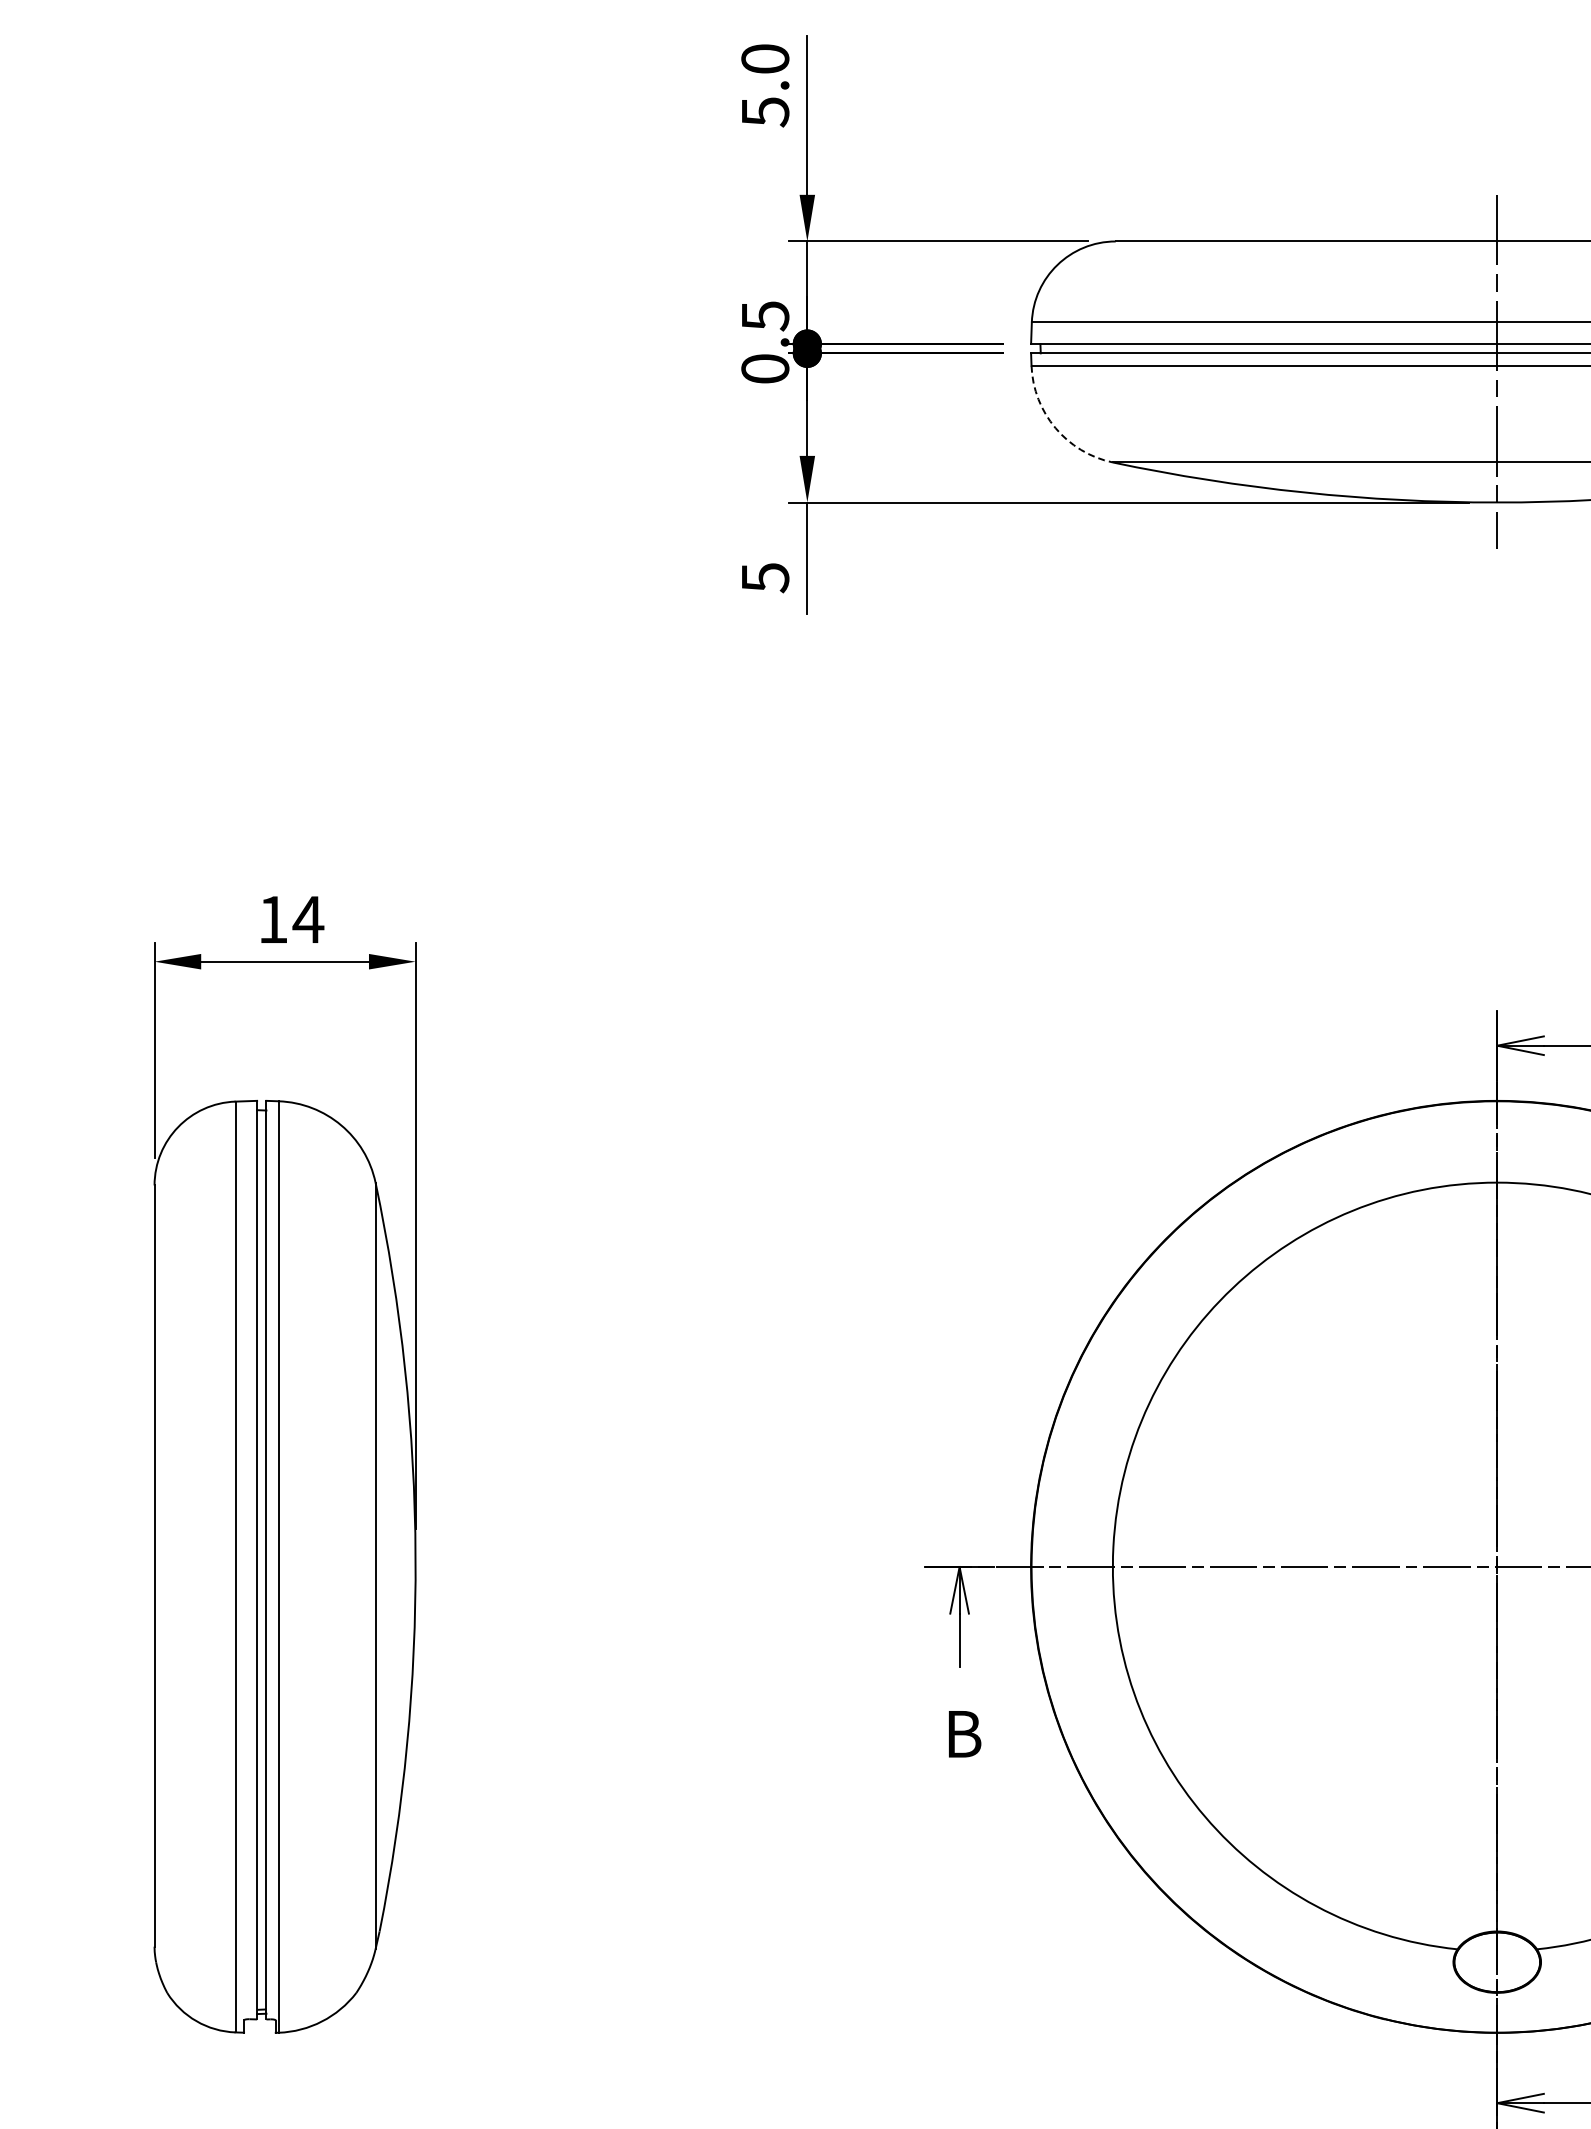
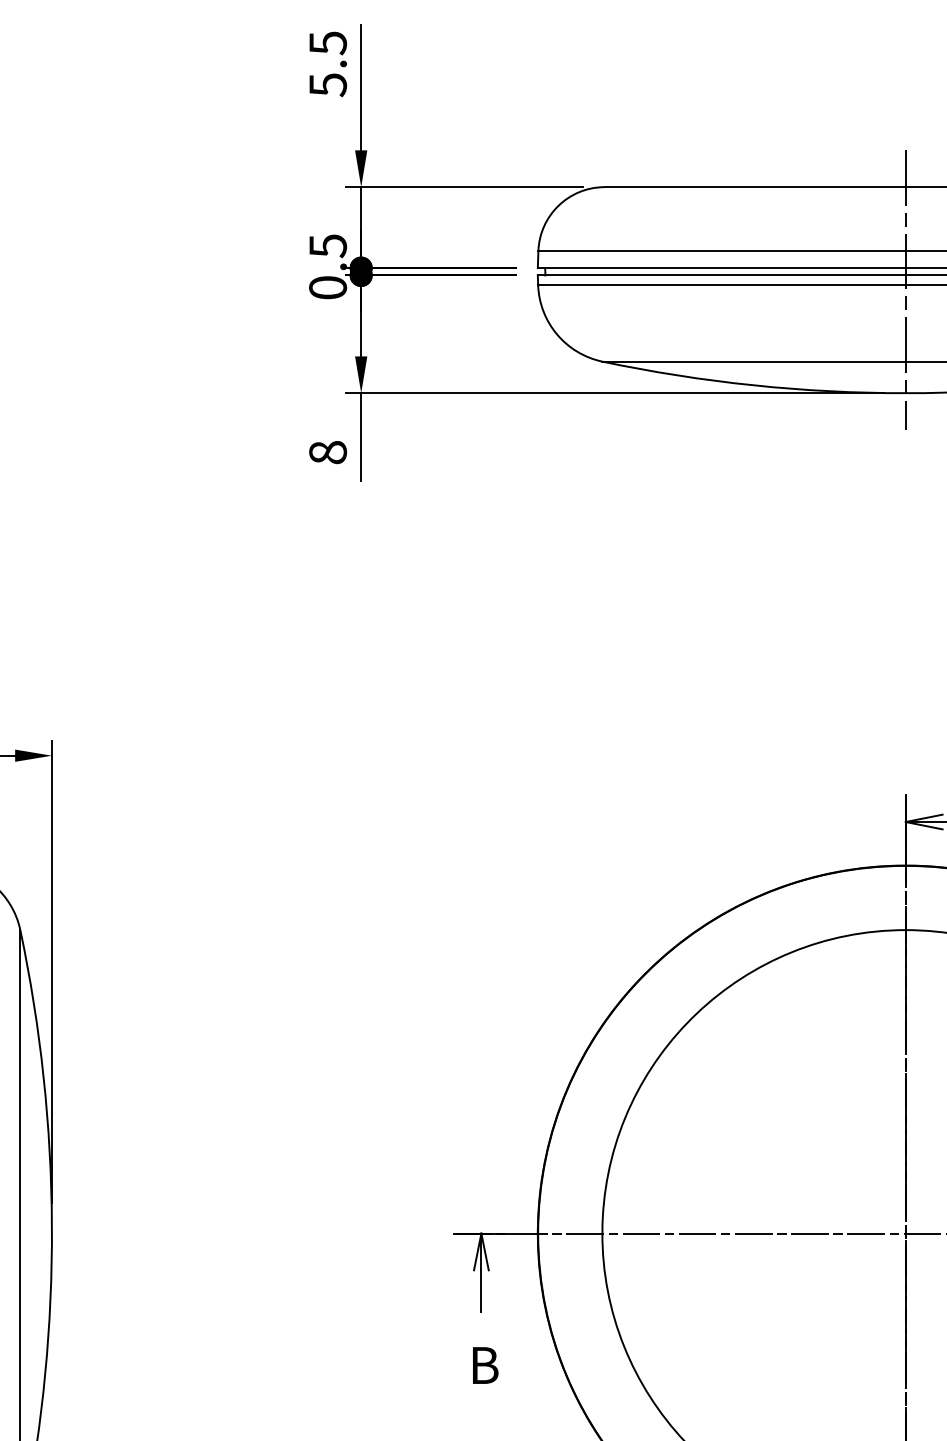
text: (765, 59) -> (328, 43), 5.0 -> 5.5
arc: (1055, 428) -> (557, 334), dashed -> solid
text: (765, 578) -> (328, 453), 5 -> 8

